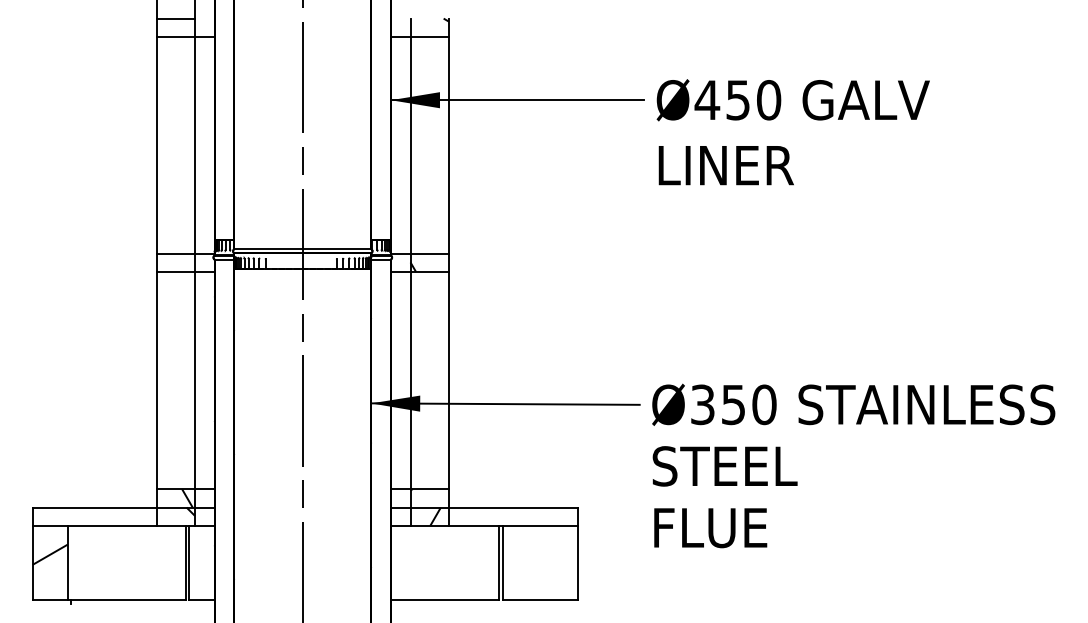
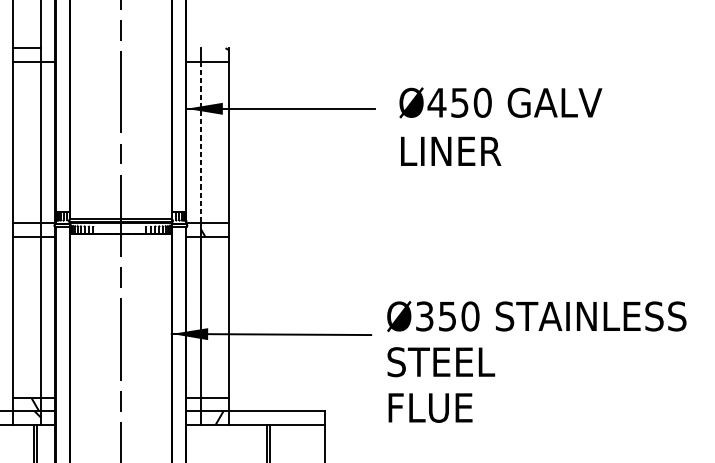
text: (792, 132) -> (500, 126), moved
line: (410, 145) -> (200, 142), solid -> dashed
text: (853, 465) -> (536, 361), moved

